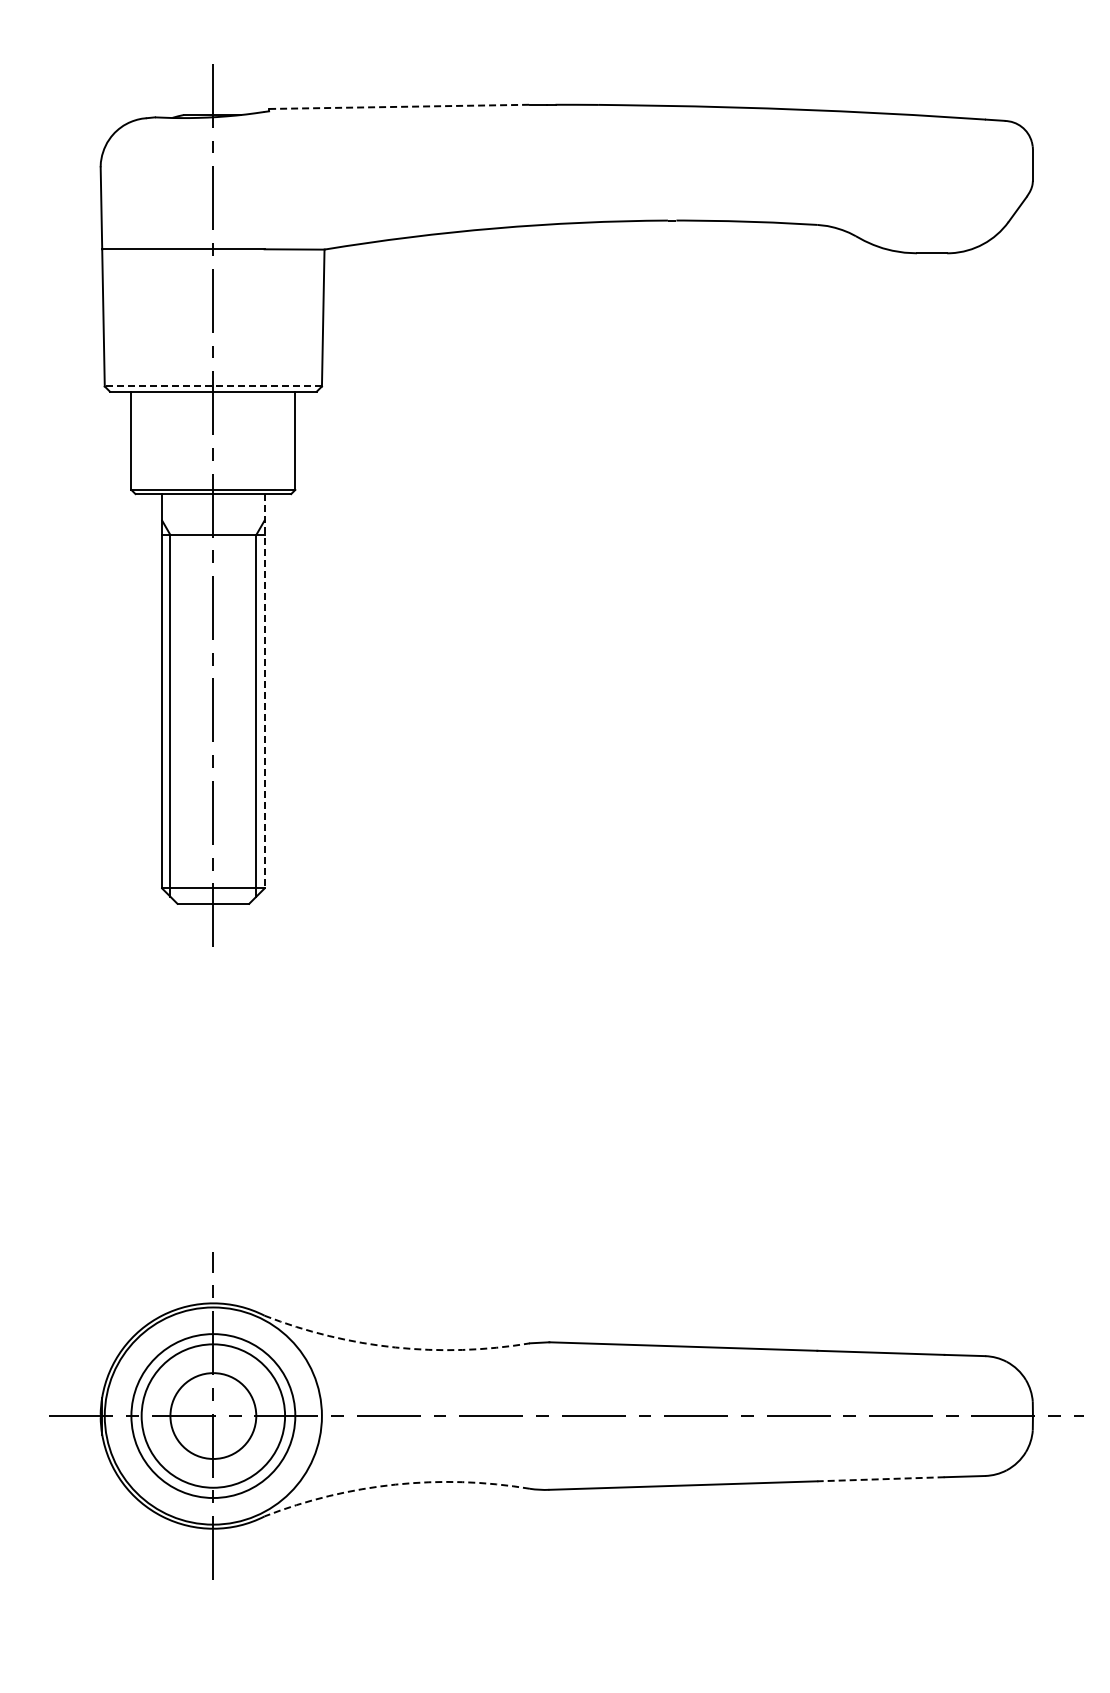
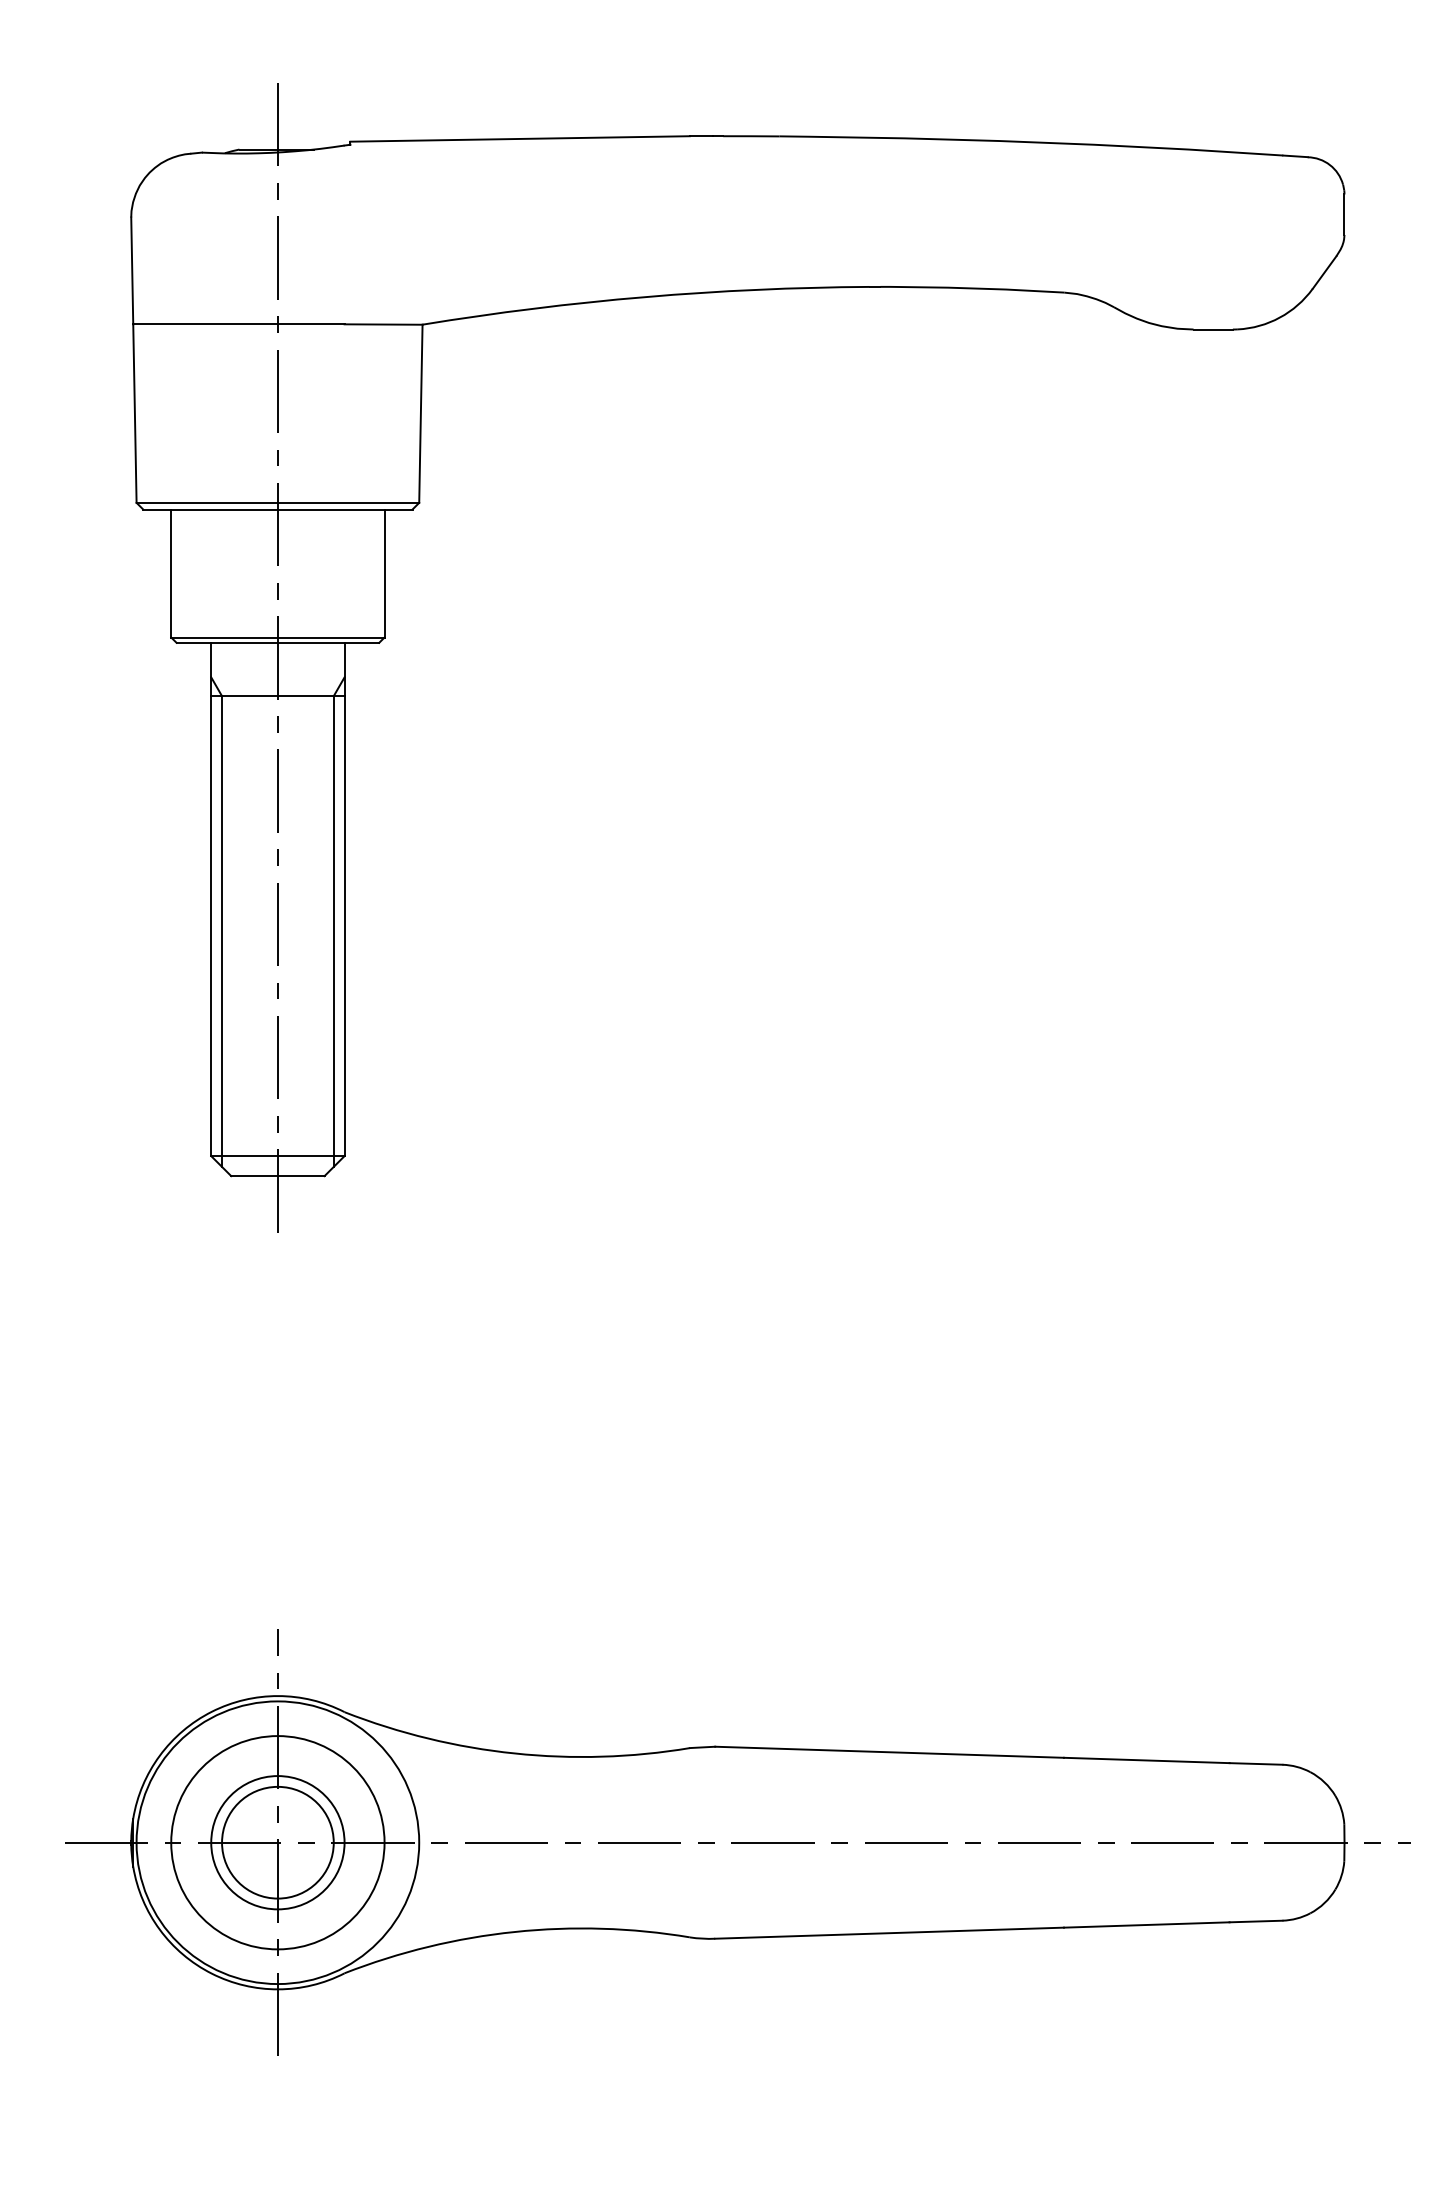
line: (400, 106) -> (521, 138), dashed -> solid
line: (213, 386) -> (278, 502), dashed -> solid
line: (264, 691) -> (344, 899), dashed -> solid
arc: (395, 1347) -> (514, 1753), dashed -> solid
circle: (213, 1415) -> (278, 1841), size x0.71
line: (881, 1479) -> (1147, 1925), dashed -> solid
arc: (395, 1484) -> (514, 1931), dashed -> solid

